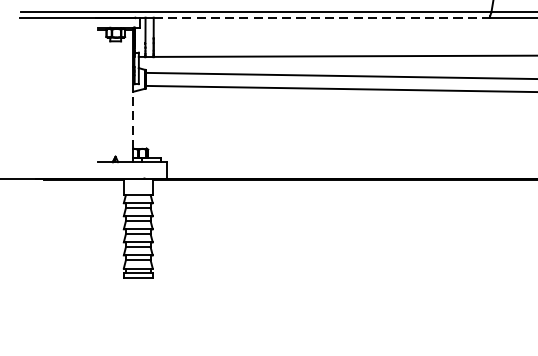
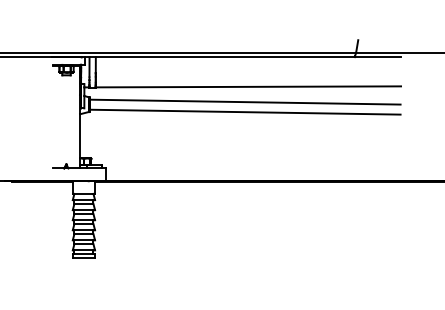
line: (321, 18) -> (225, 57), dashed -> solid
line: (133, 119) -> (80, 135), dashed -> solid

